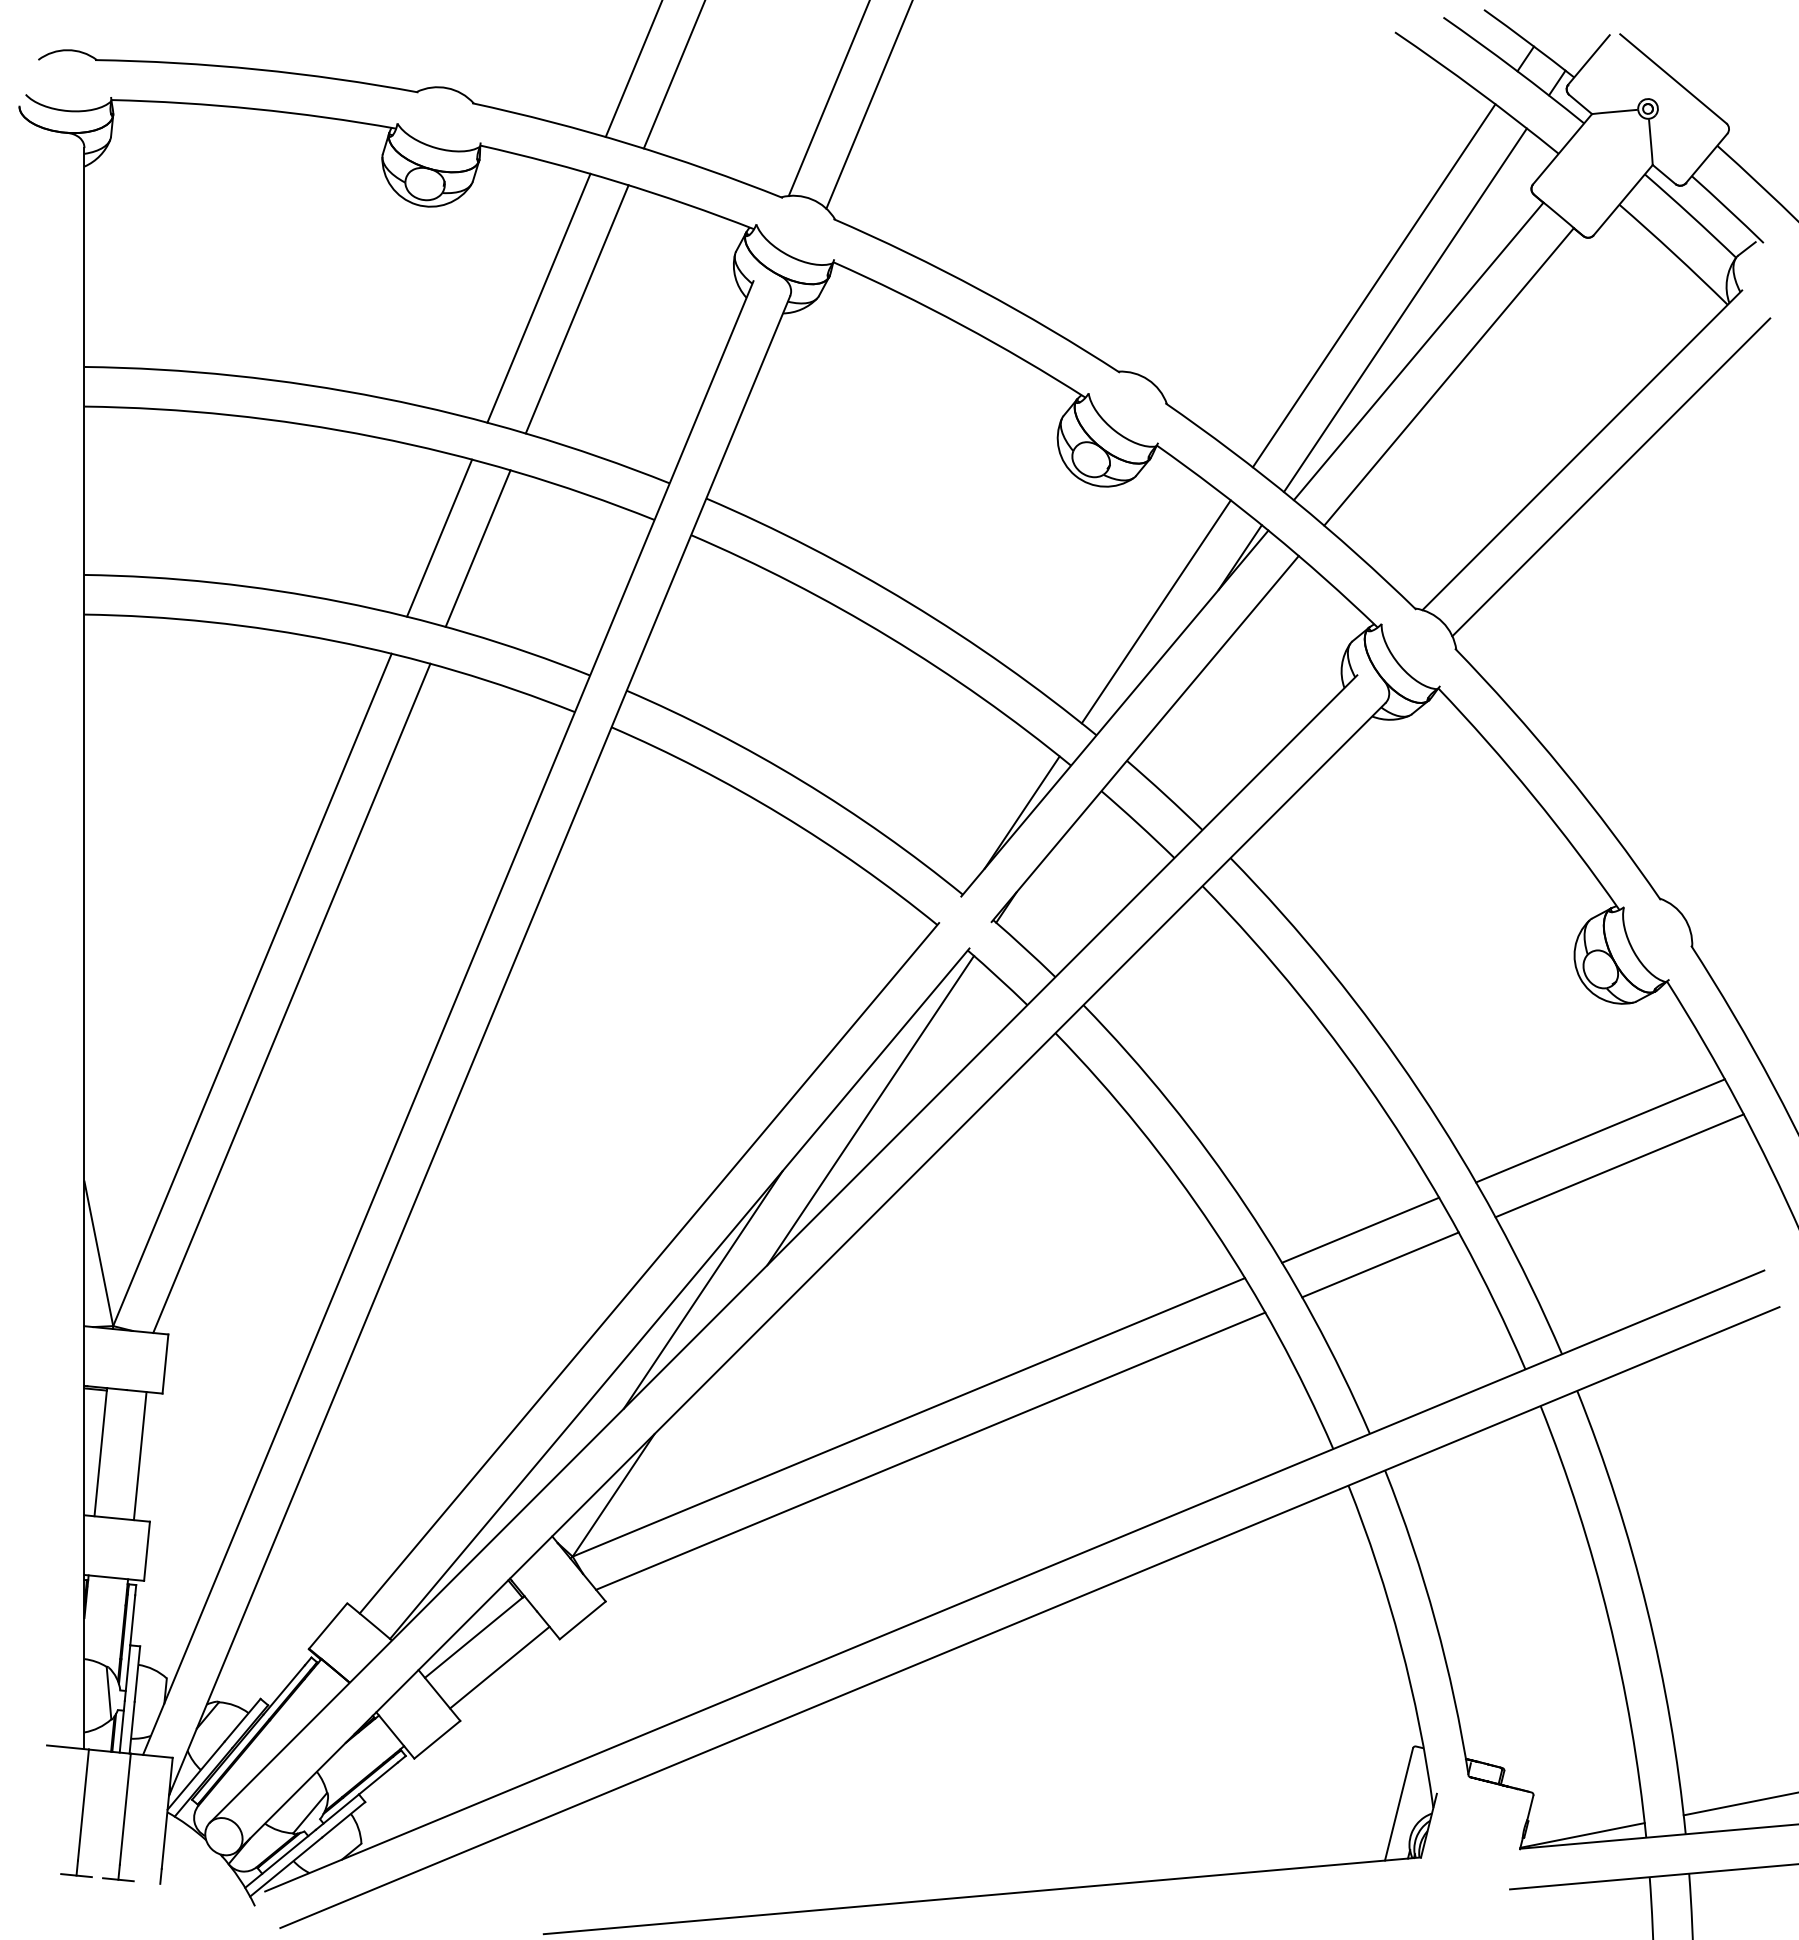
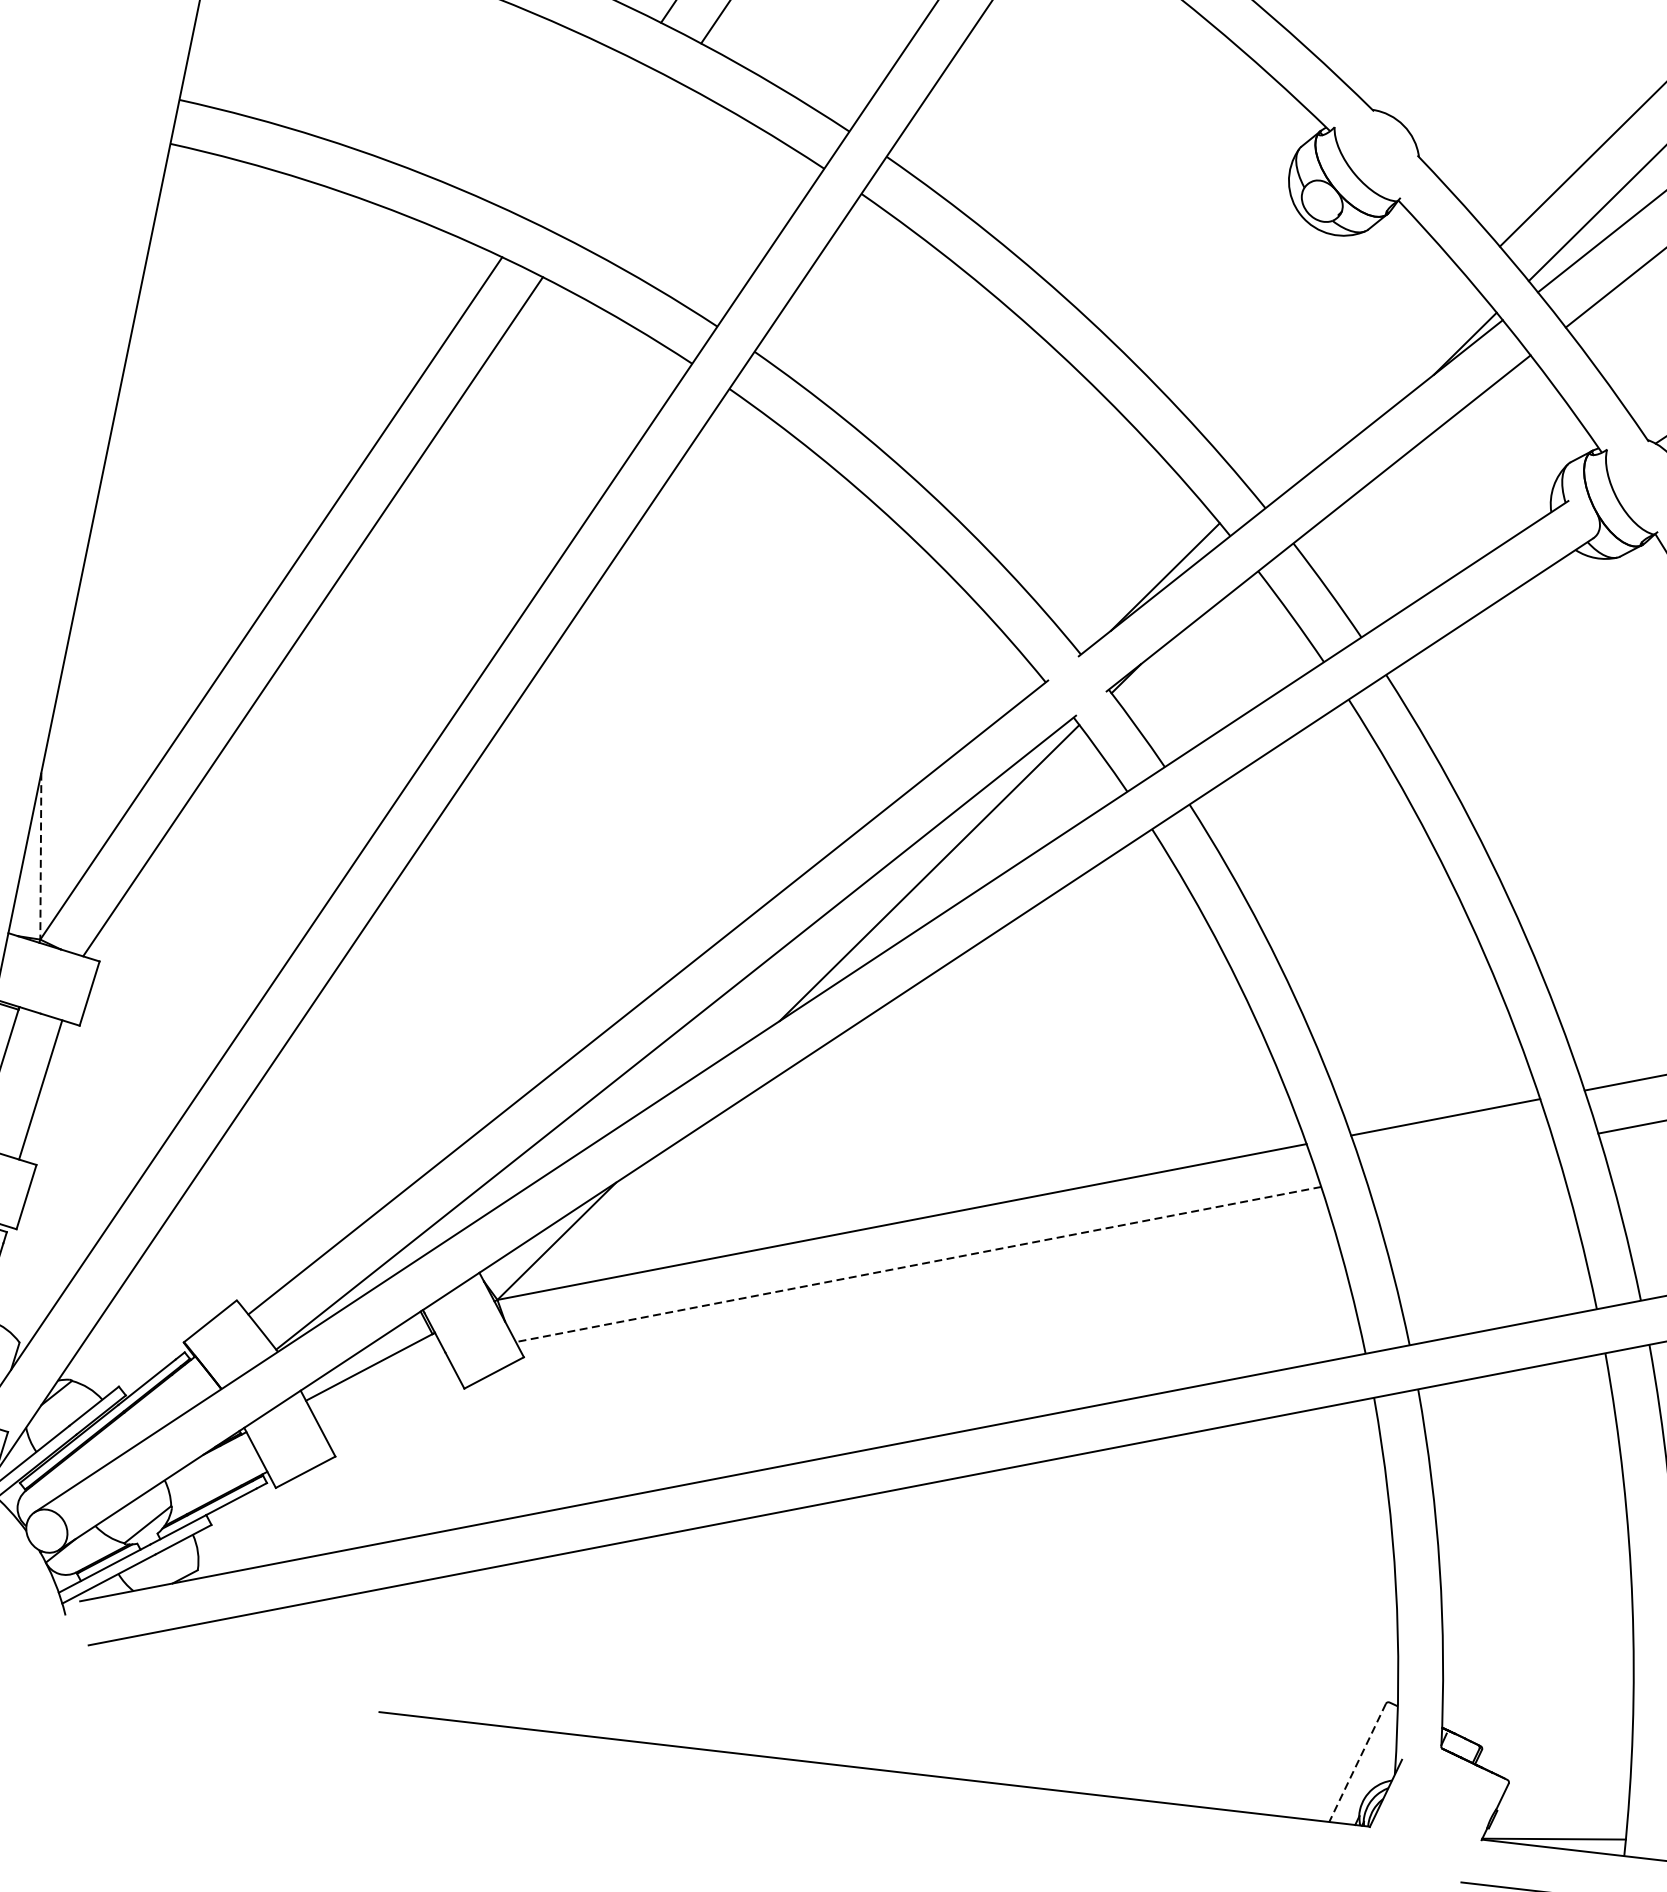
line: (439, 537) -> (581, 139), removed
line: (477, 548) -> (621, 160), removed
line: (1155, 611) -> (1359, 384), removed
line: (98, 1253) -> (40, 855), solid -> dashed
line: (1380, 1264) -> (1459, 1159), removed
line: (702, 1289) -> (702, 1033), removed
line: (930, 1451) -> (918, 1264), solid -> dashed
line: (499, 1667) -> (391, 1406), removed
line: (1399, 1804) -> (1358, 1763), solid -> dashed

